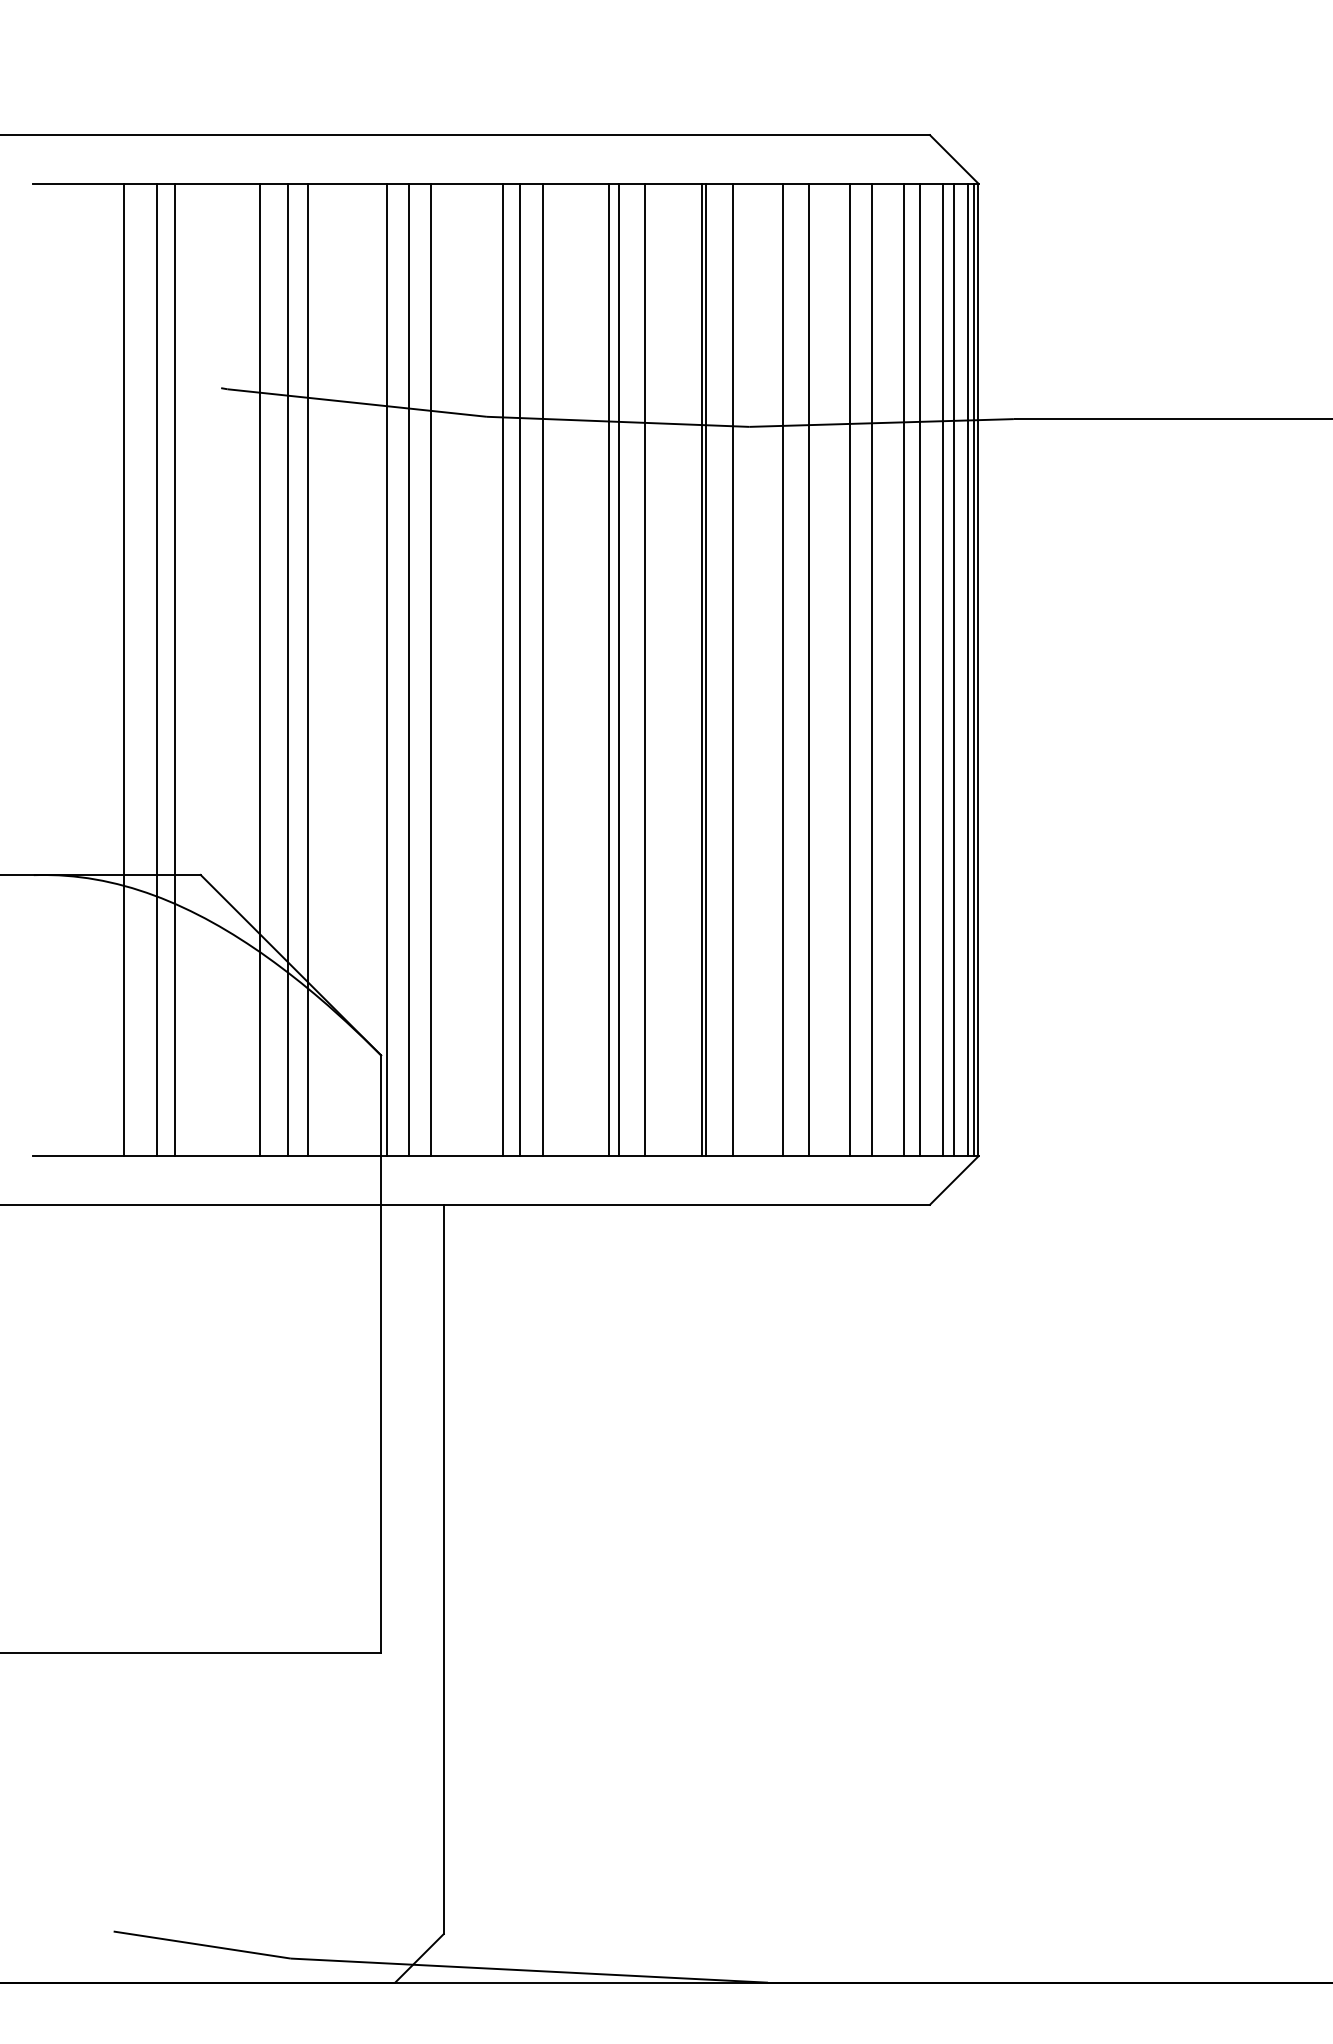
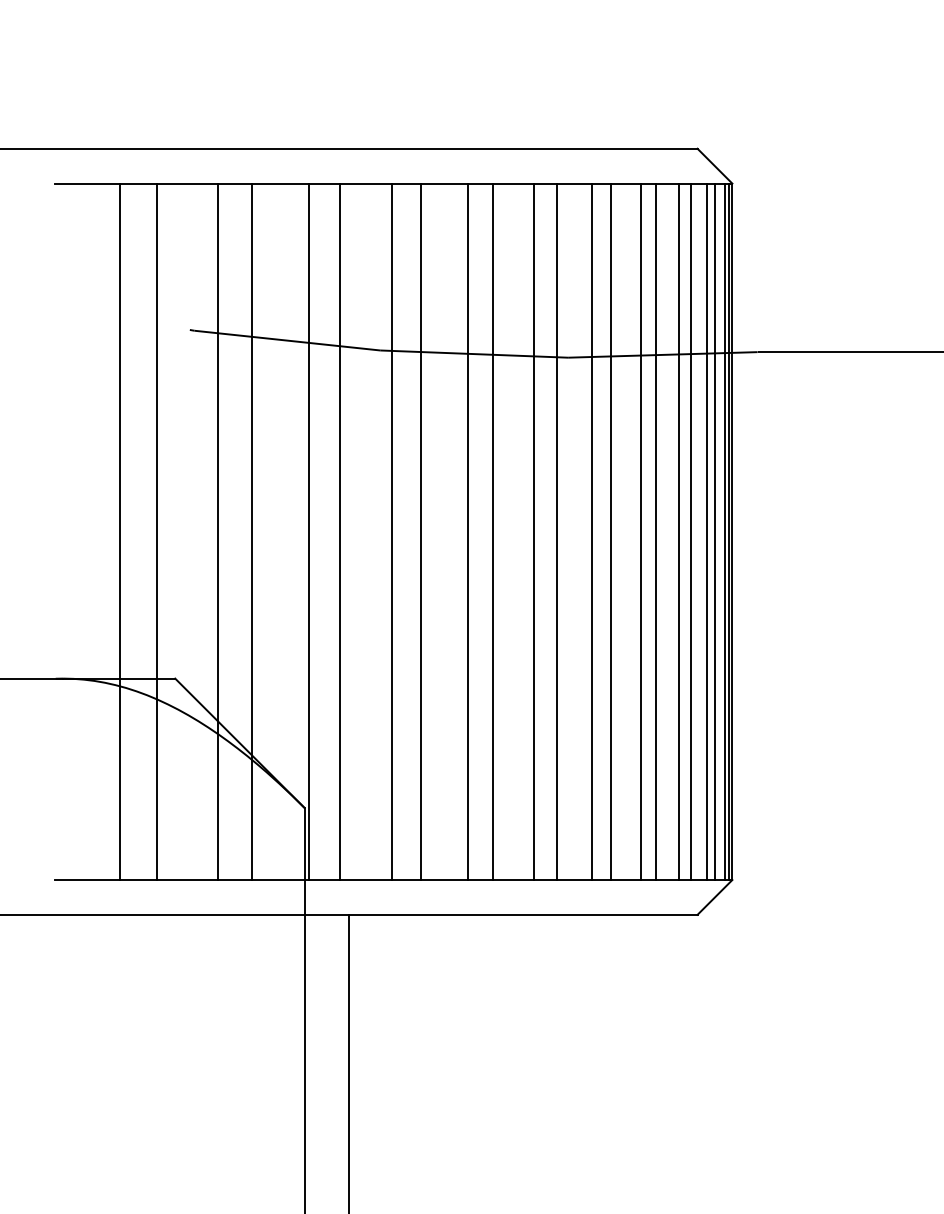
line: (156, 669) -> (143, 531), removed
line: (287, 669) -> (237, 531), removed
line: (408, 669) -> (324, 531), removed
line: (519, 669) -> (403, 531), removed
line: (619, 669) -> (475, 531), removed
line: (706, 669) -> (537, 531), removed

